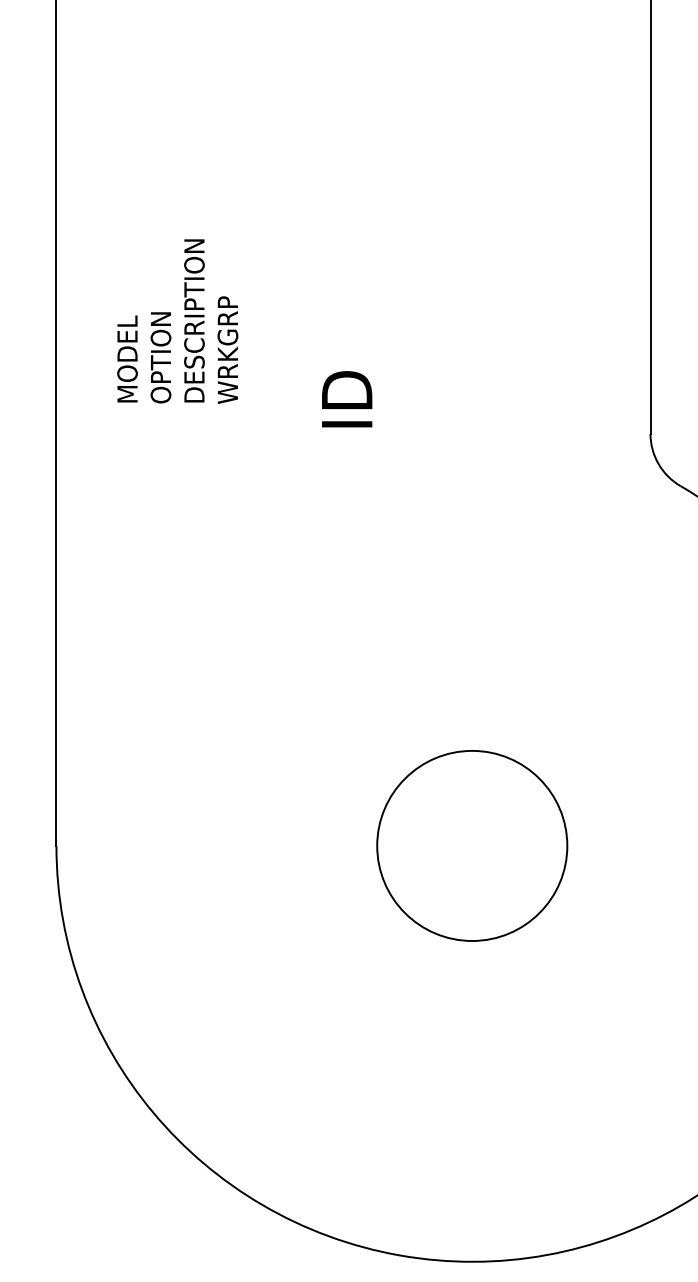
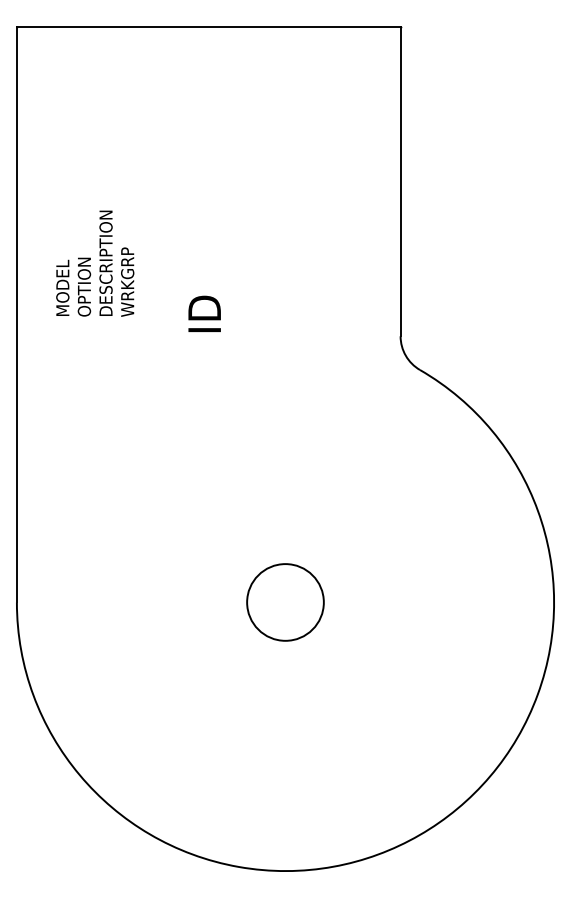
circle: (472, 846) -> (285, 602), size x0.62

